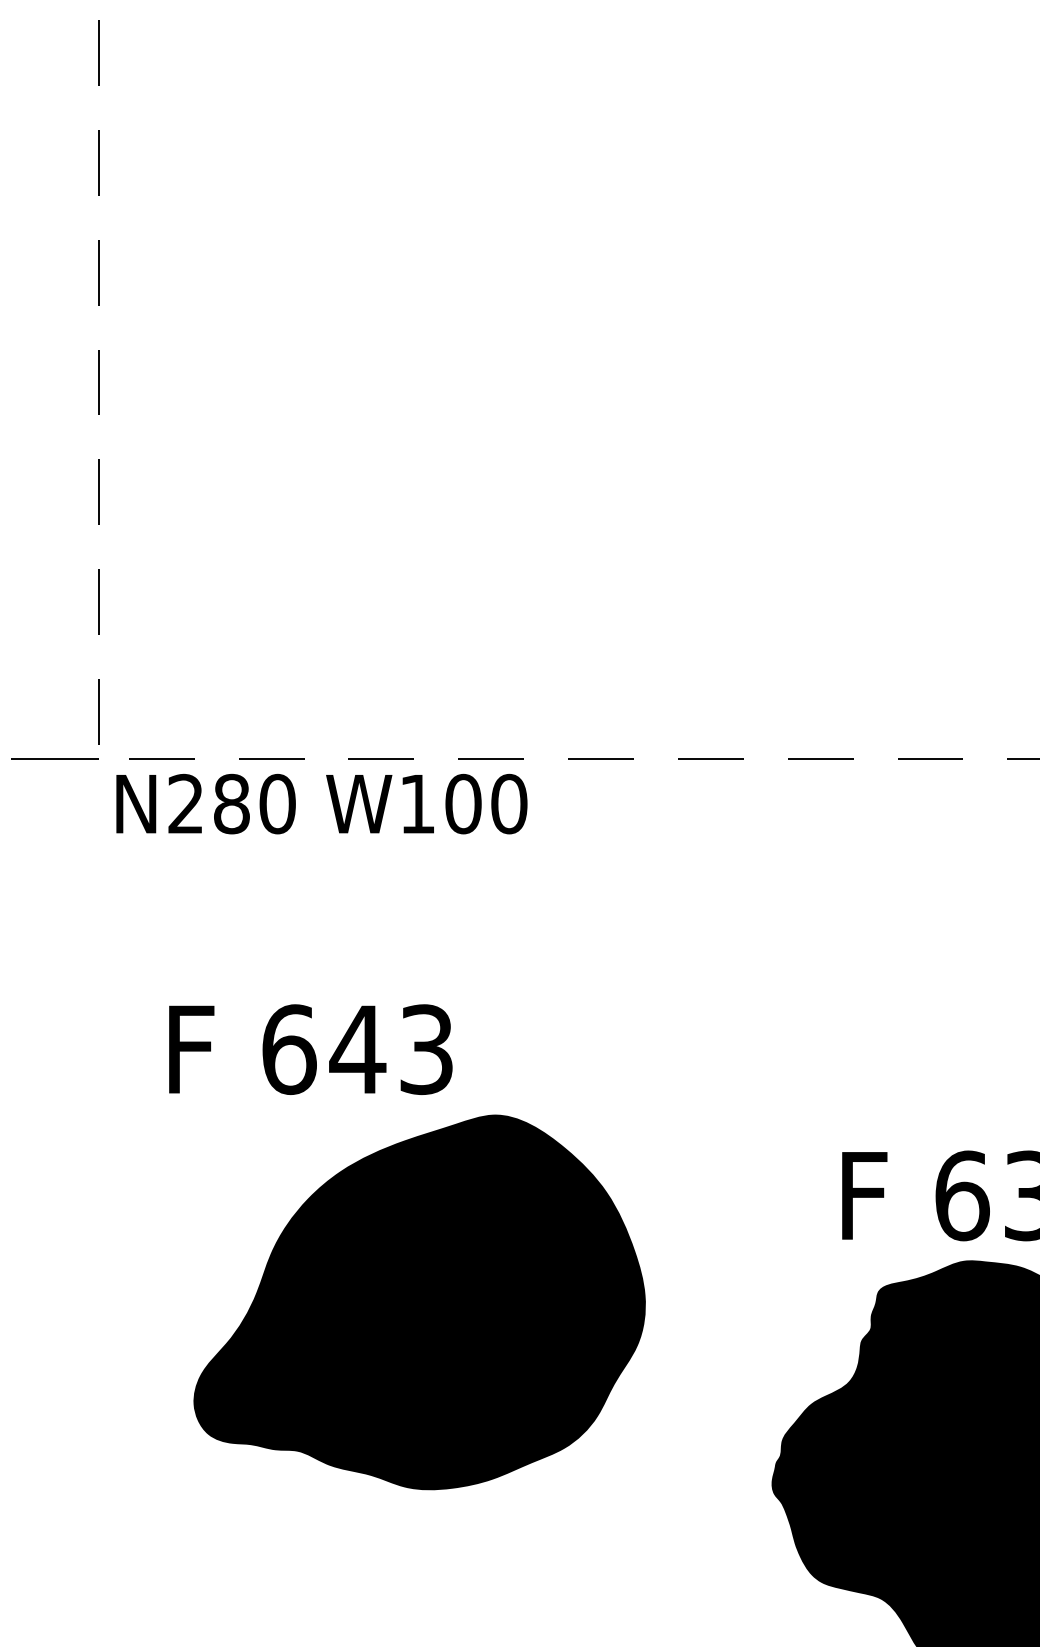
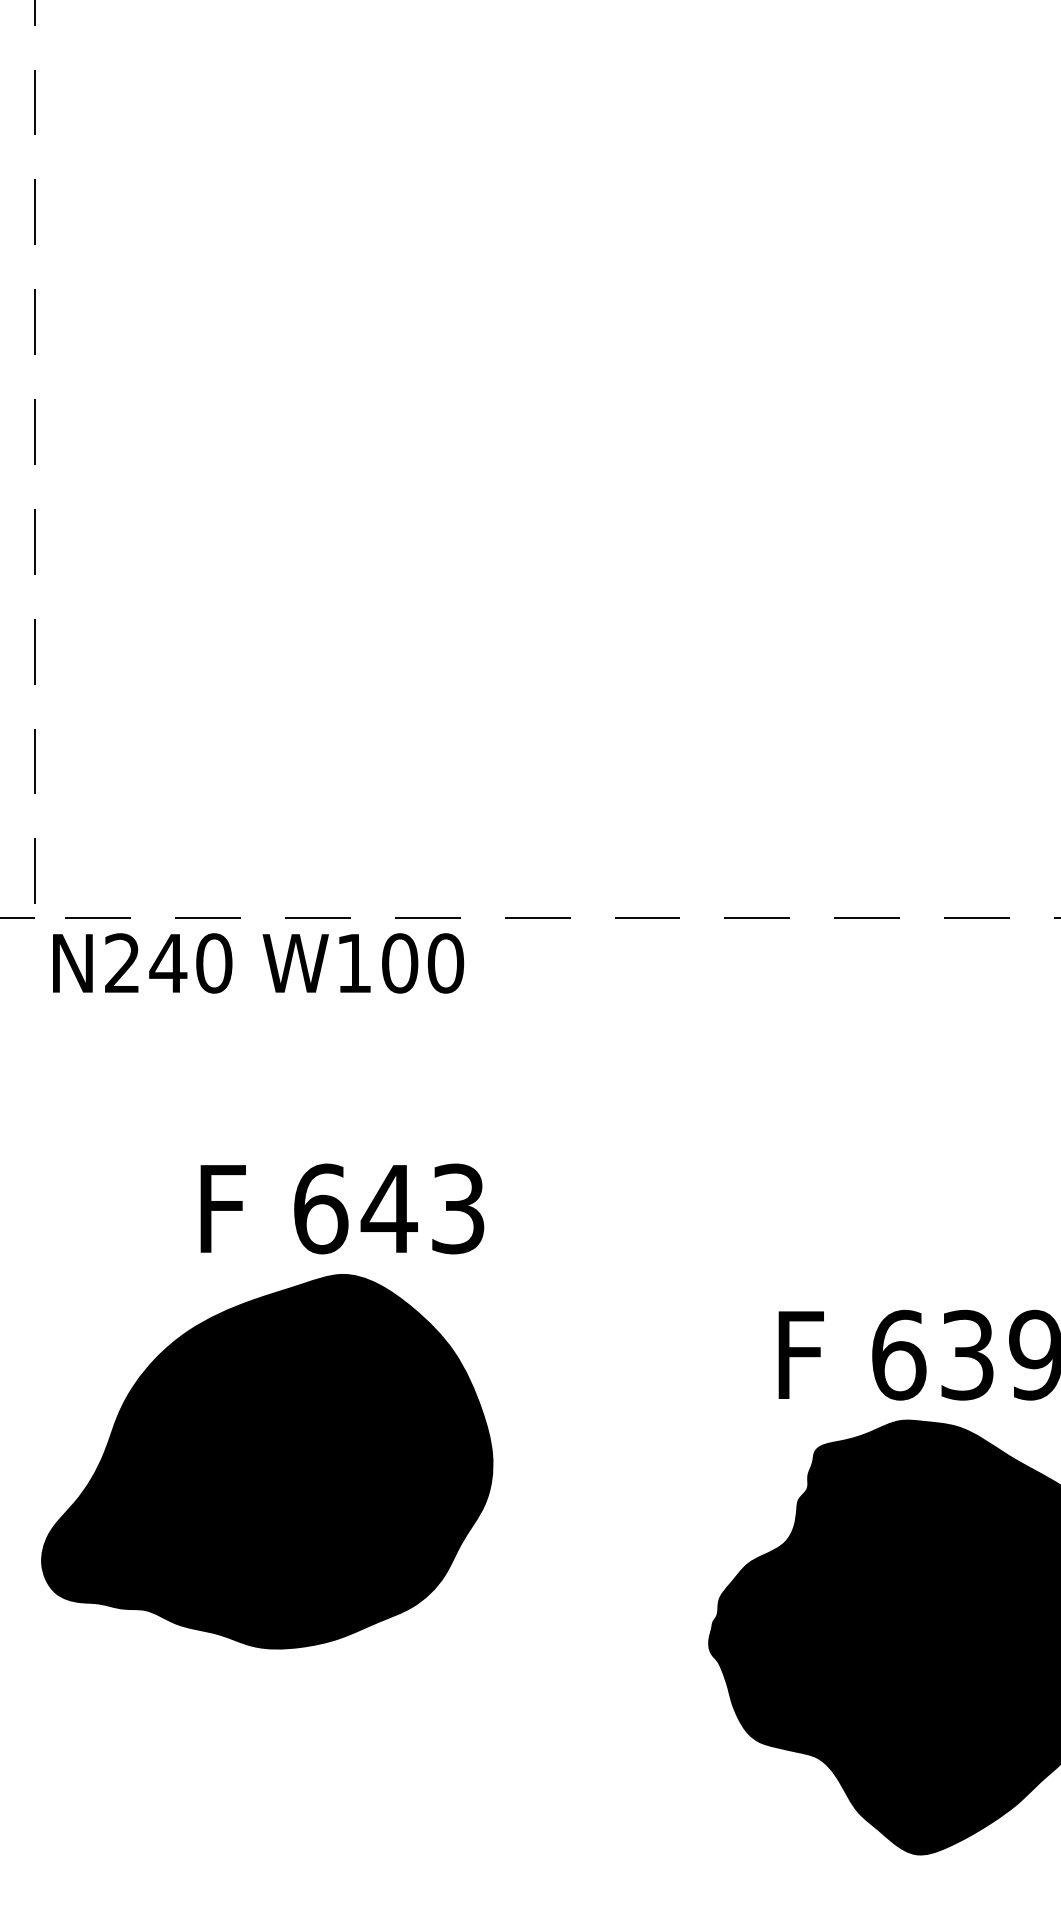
text: (231, 804) -> (168, 963), N280 -> N240
text: (310, 1049) -> (342, 1208), moved
part: (419, 1302) -> (267, 1461), moved

